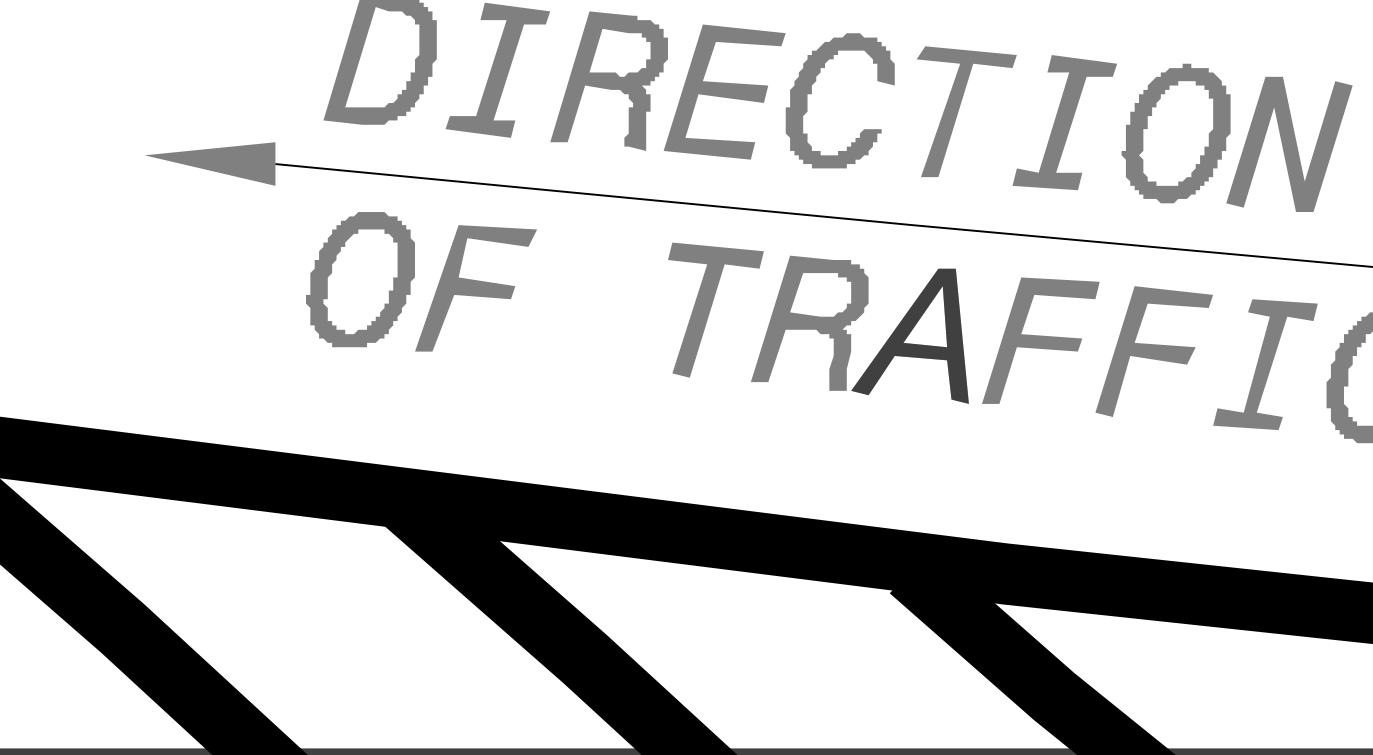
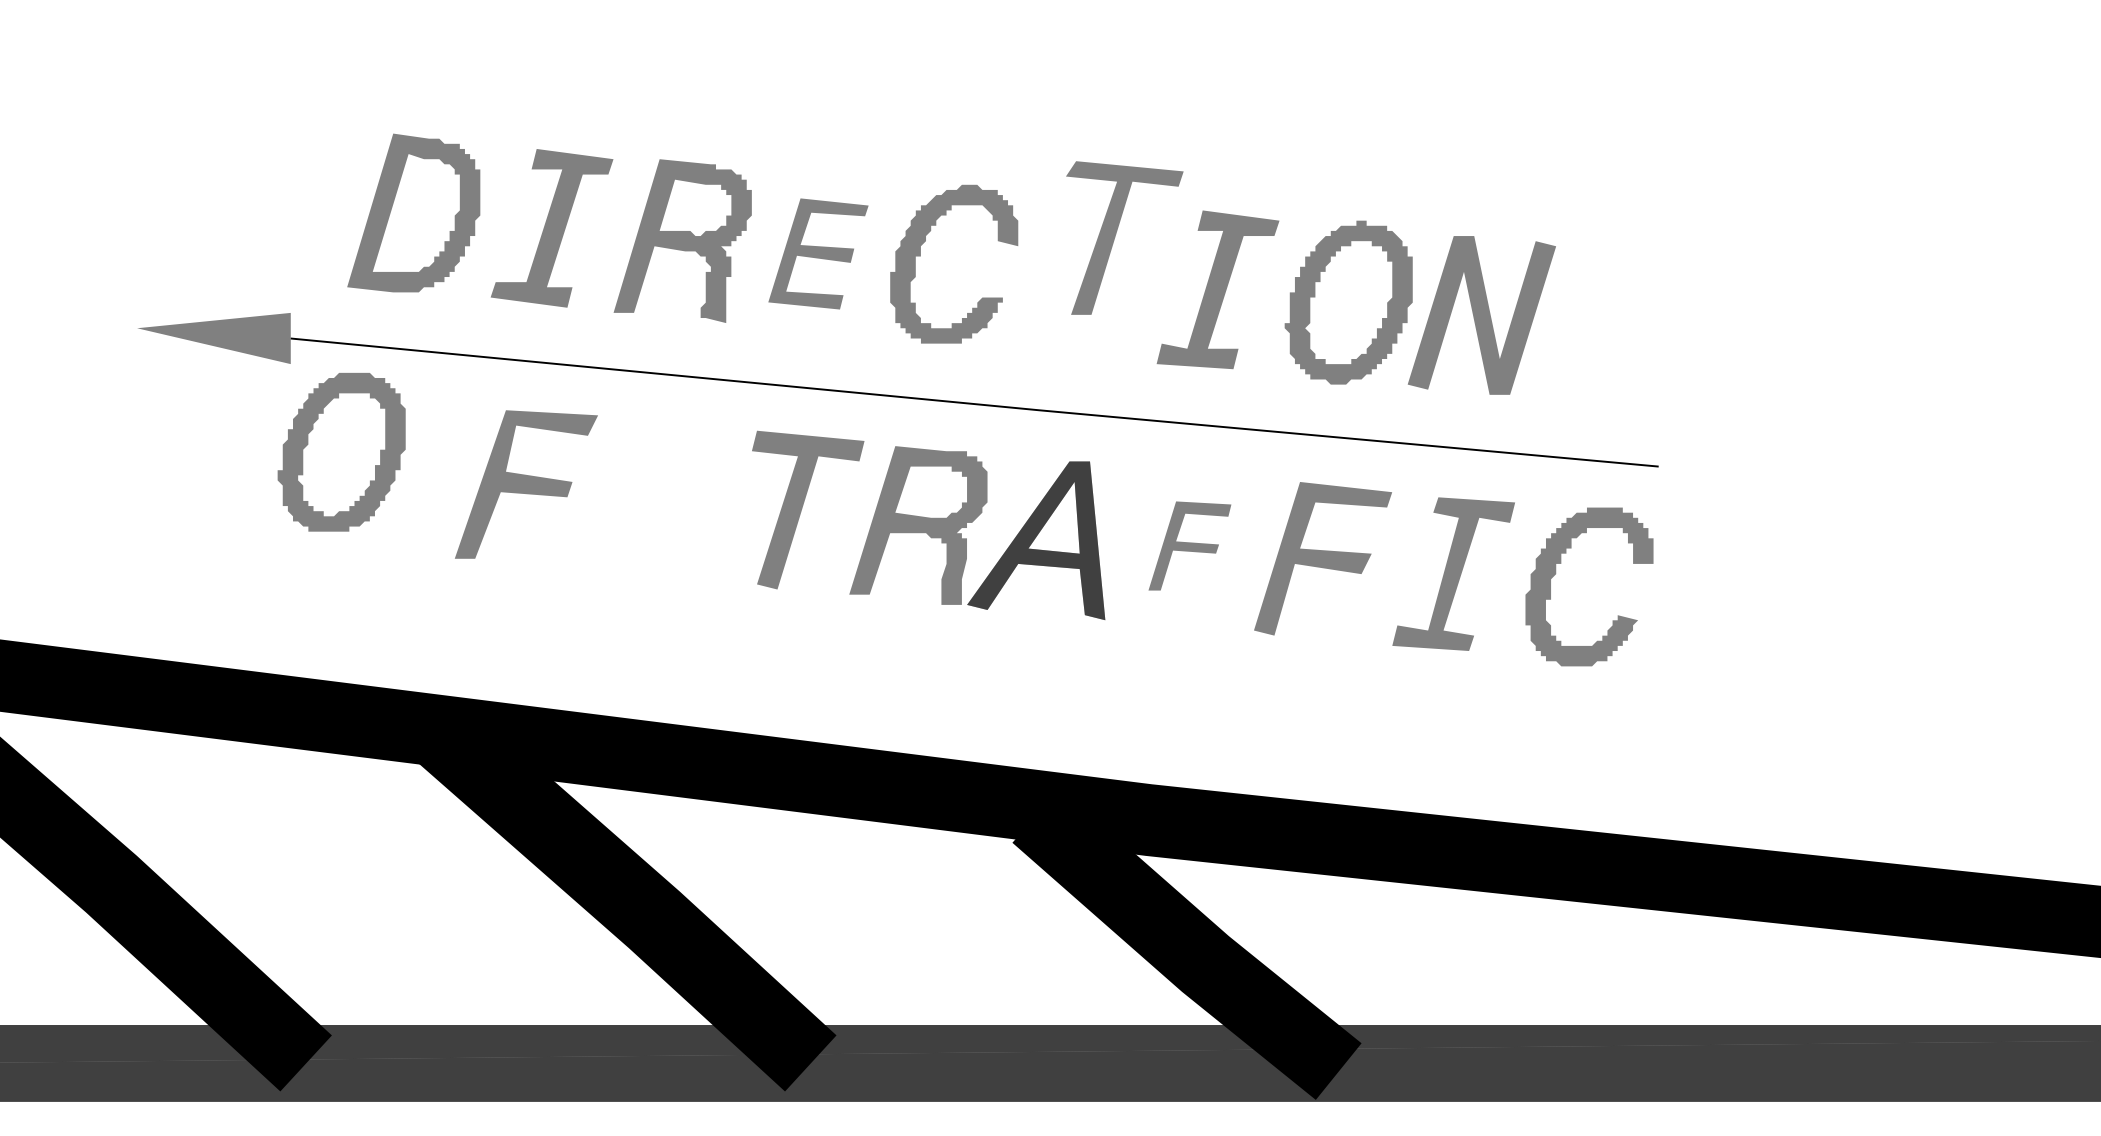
part: (724, 91) -> (818, 253), size x0.7
part: (959, 108) -> (1116, 234), moved
part: (360, 279) -> (341, 452), moved
part: (1040, 340) -> (1189, 545), size x0.6

